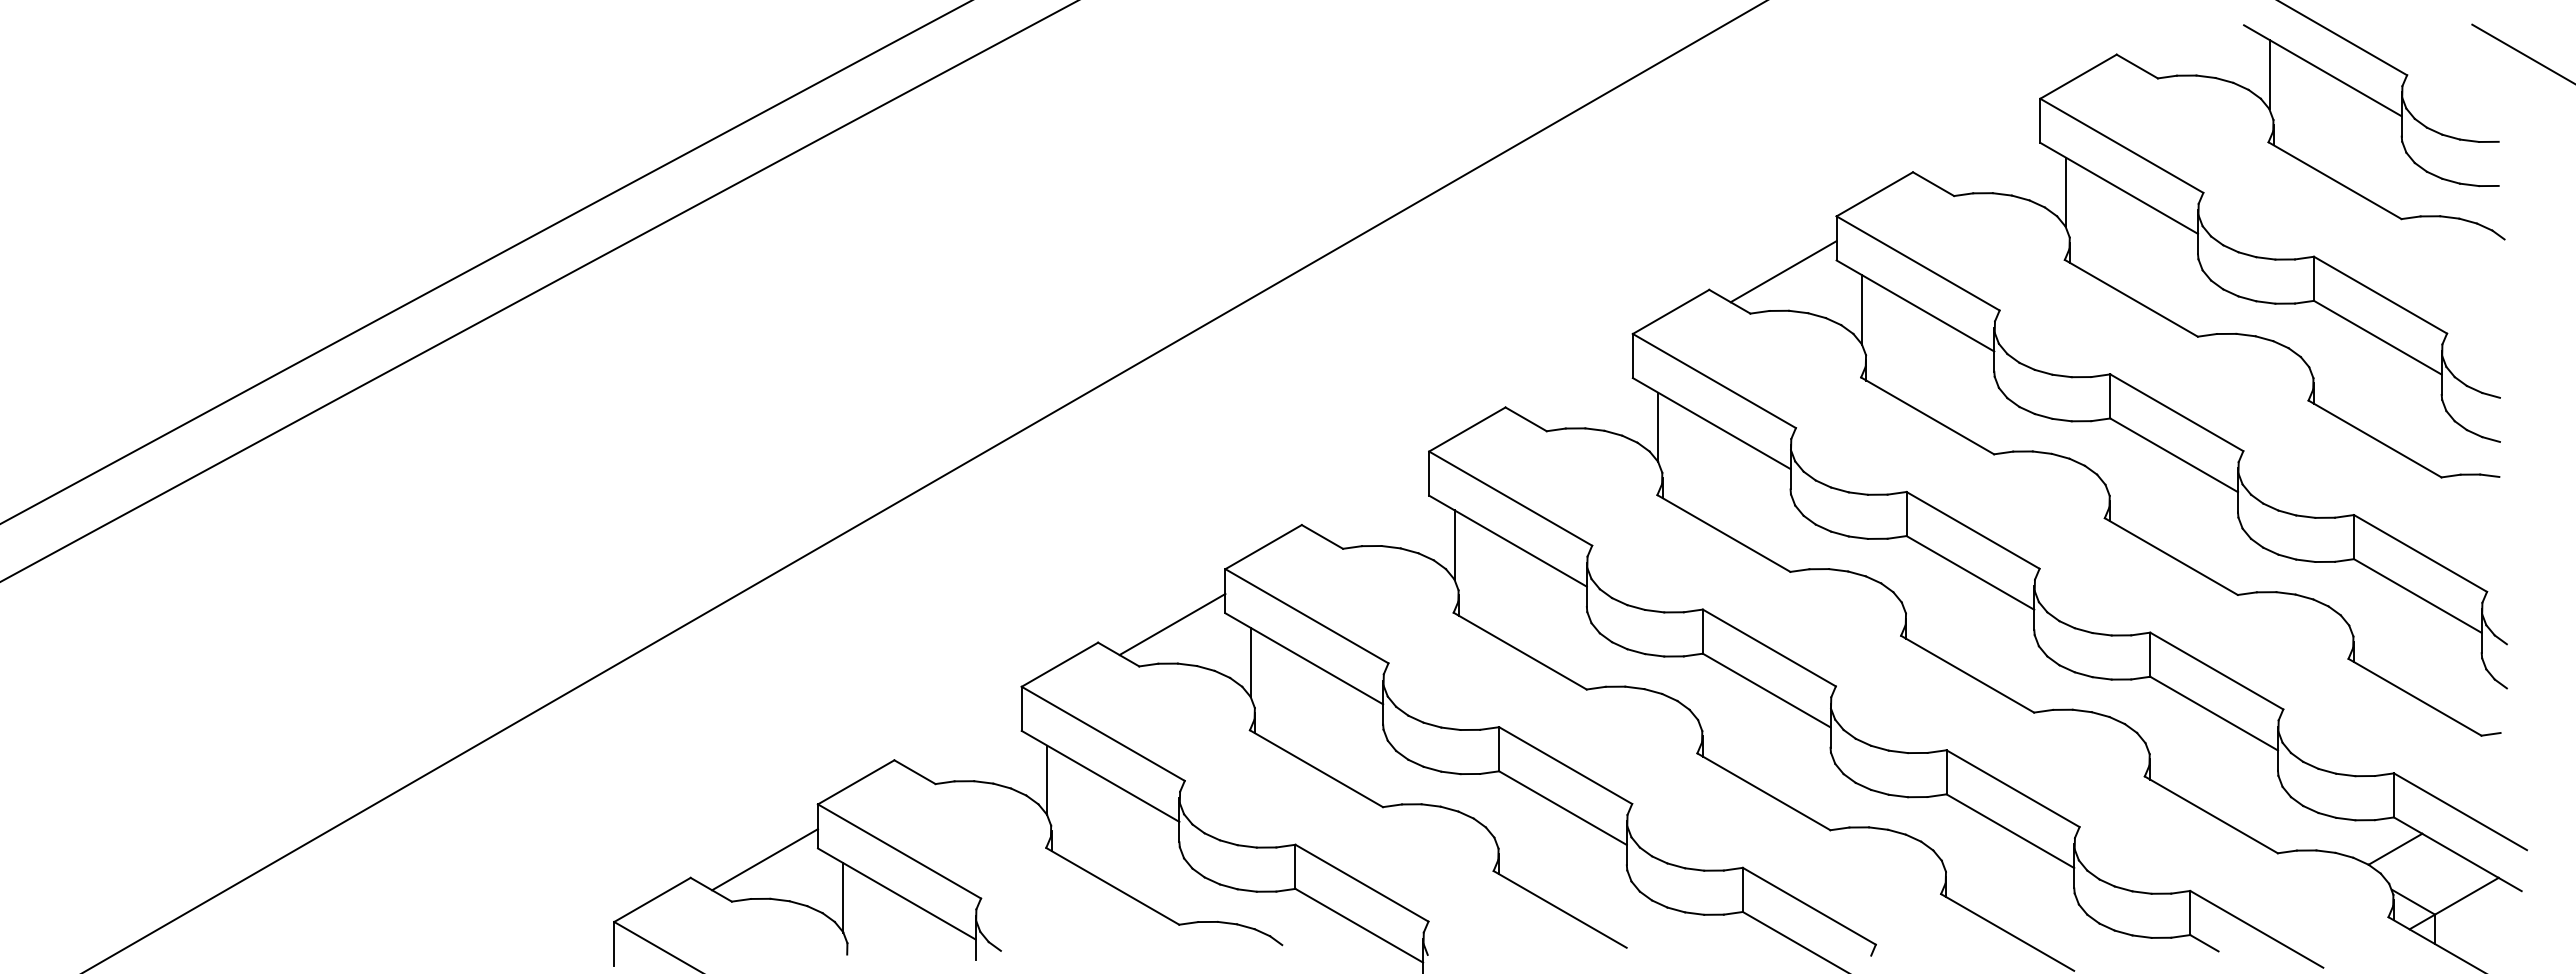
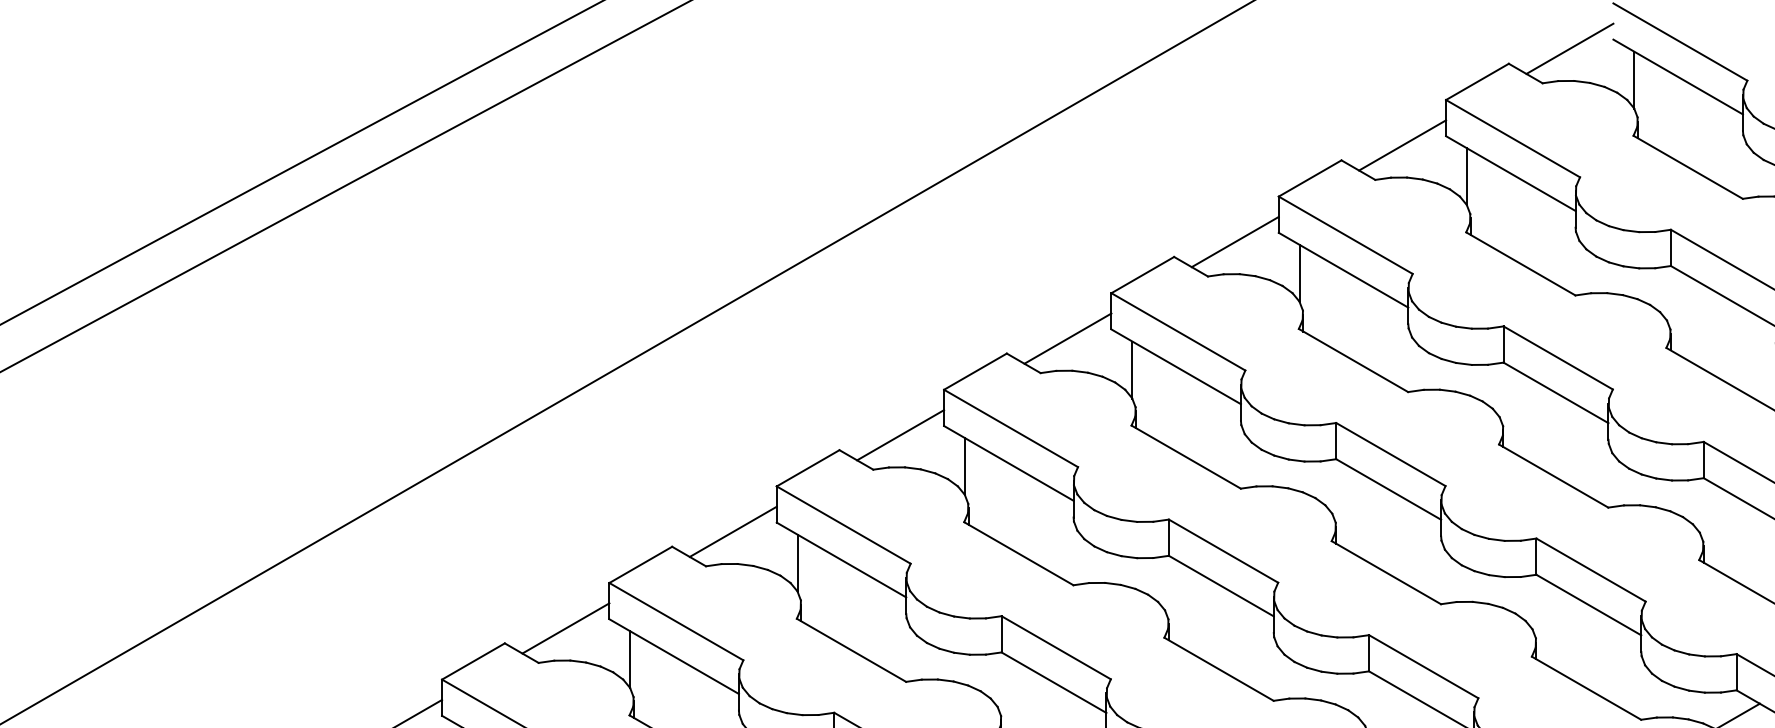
line: (2191, 36) -> (1570, 48), added
line: (1987, 153) -> (1402, 144), added
line: (1579, 388) -> (1067, 338), added
line: (1376, 506) -> (900, 434), added
line: (968, 741) -> (565, 627), added

